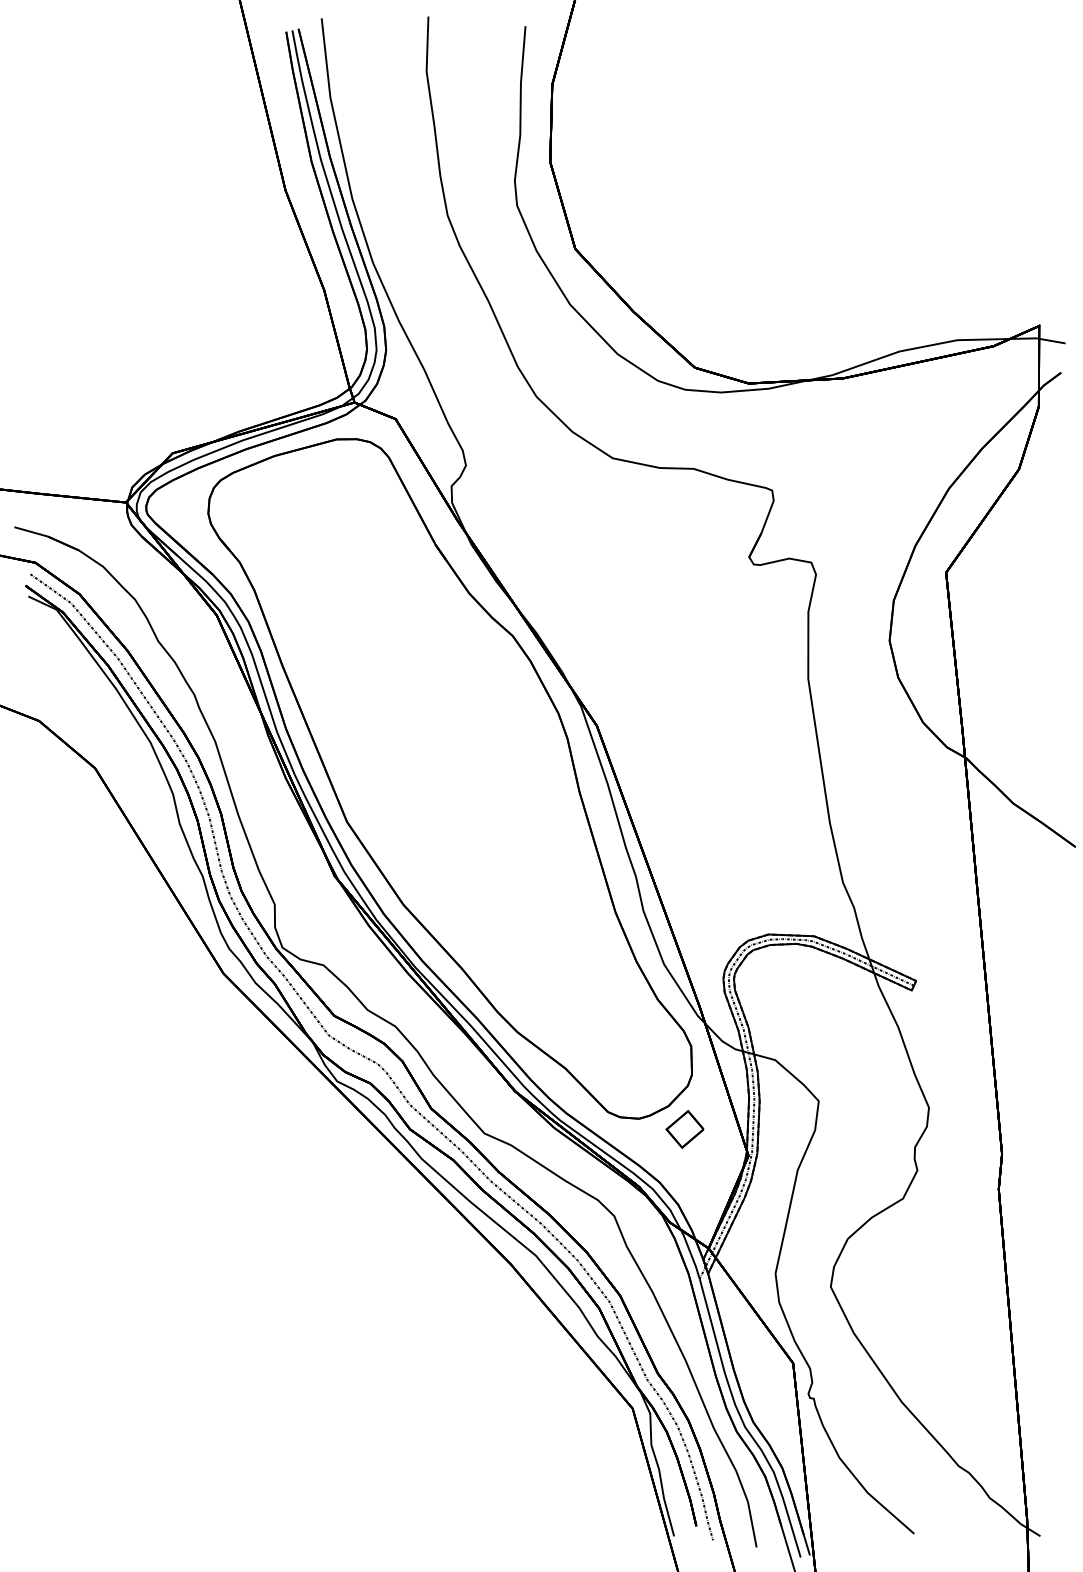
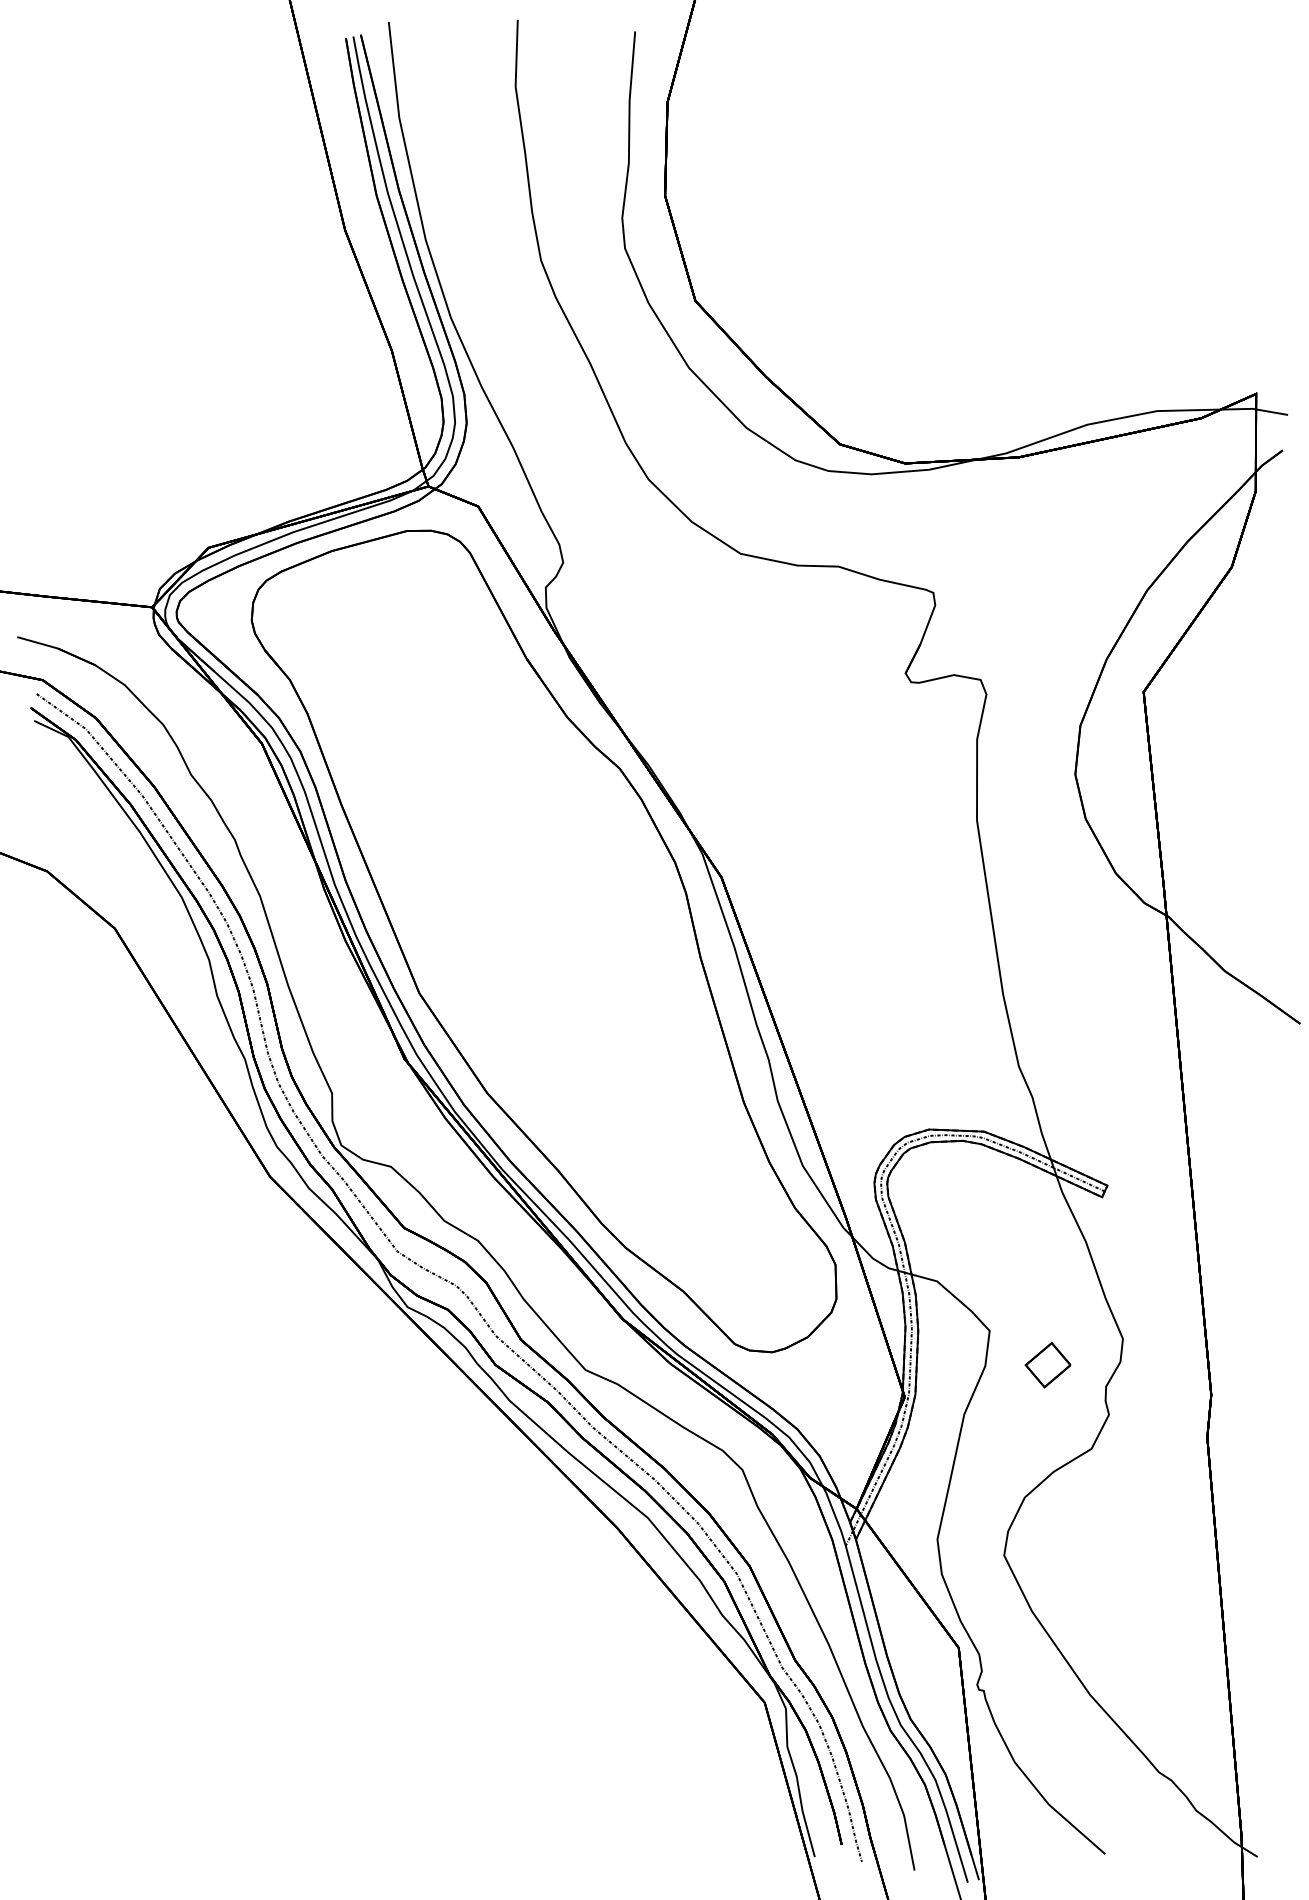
part: (684, 1129) -> (1047, 1365), moved

